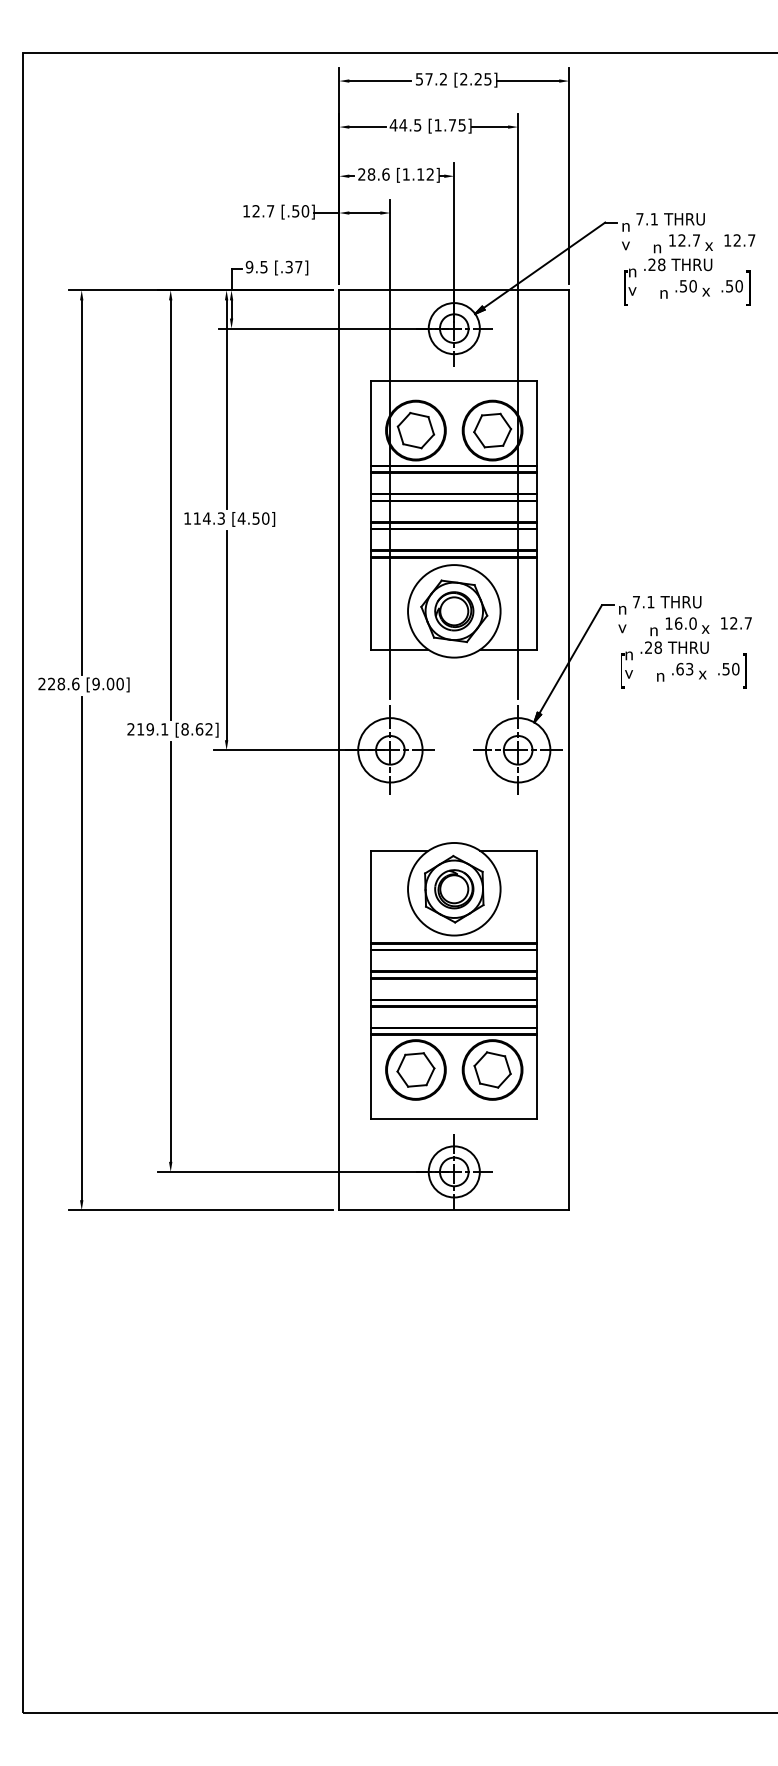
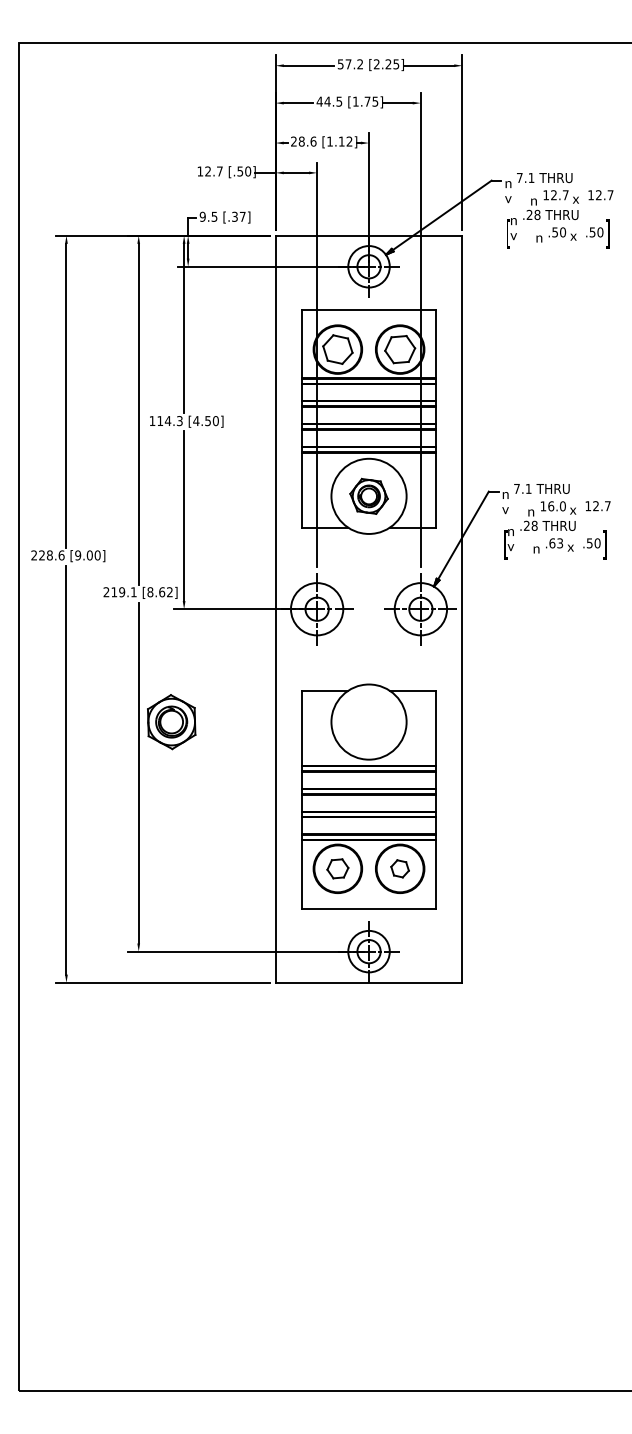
part: (454, 611) -> (369, 496), size x0.7
part: (454, 888) -> (171, 721), moved
part: (415, 1069) -> (337, 868), size x0.7
part: (492, 1069) -> (400, 868), size x0.6

